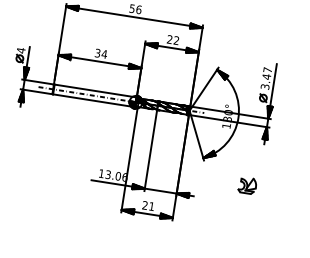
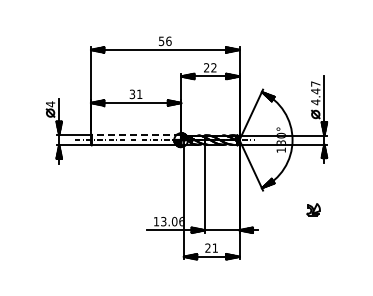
text: (104, 53) -> (139, 93), 34 -> 31
text: (264, 87) -> (315, 102), 3.47 -> 4.47
line: (95, 90) -> (136, 134), solid -> dashed
part: (247, 185) -> (313, 209), size x0.7

